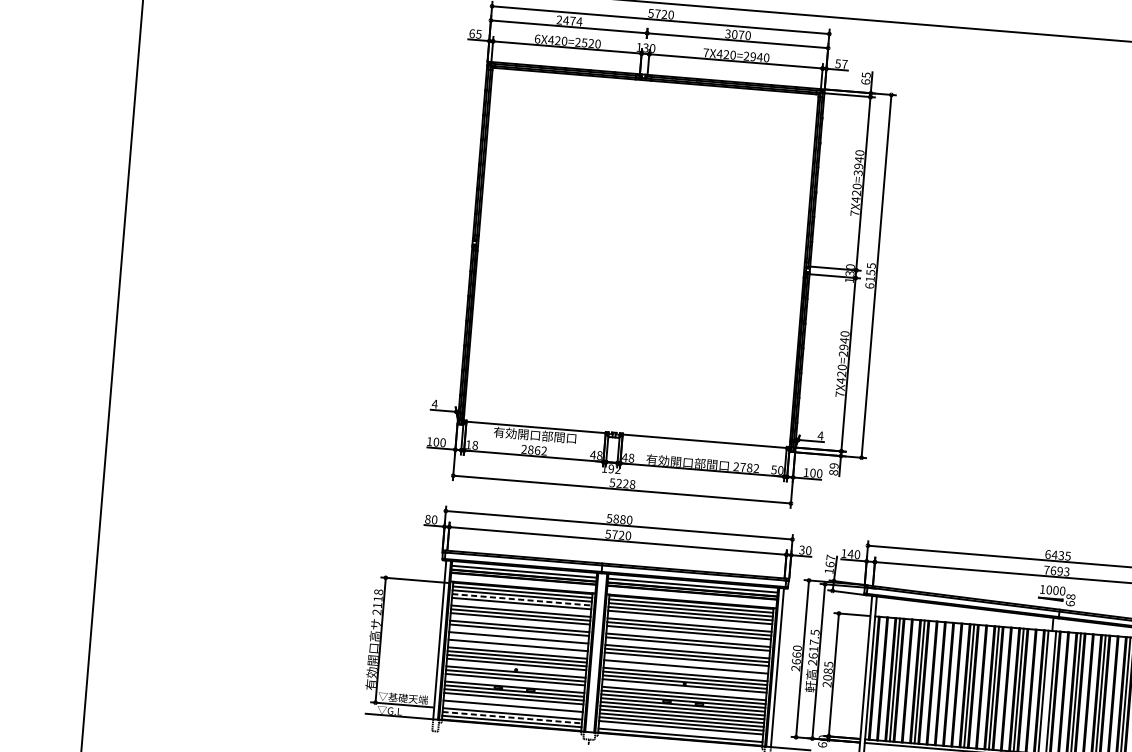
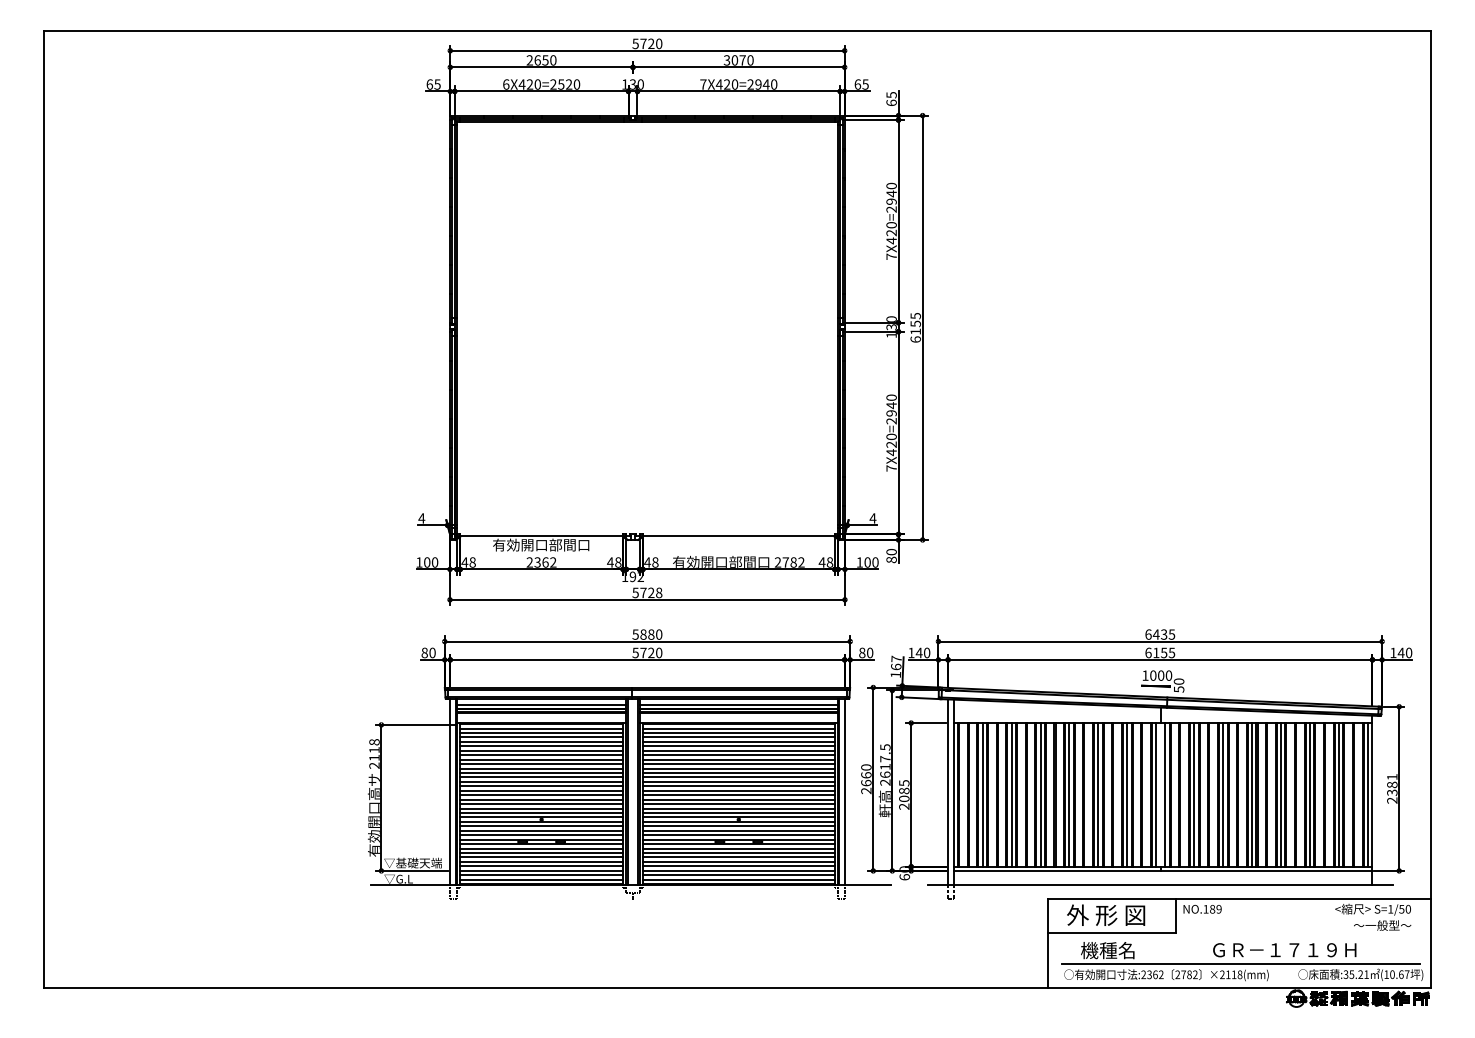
text: (572, 21) -> (545, 60), 2474 -> 2650
text: (841, 64) -> (861, 84), 57 -> 65
text: (858, 173) -> (891, 209), 7X420=3940 -> 7X420=2940
text: (468, 444) -> (464, 562), 18 -> 48
text: (530, 449) -> (537, 562), 2862 -> 2362
text: (834, 466) -> (891, 552), 89 -> 80
text: (776, 470) -> (825, 562), 50 -> 48
text: (619, 483) -> (643, 592), 5228 -> 5728
text: (802, 549) -> (862, 652), 30 -> 80
text: (1057, 570) -> (1160, 652), 7693 -> 6155
line: (522, 599) -> (542, 737), dashed -> solid
text: (1070, 600) -> (1178, 685), 68 -> 50
line: (521, 607) -> (541, 746), added
line: (689, 621) -> (738, 746), added
line: (519, 622) -> (541, 764), added
line: (519, 634) -> (541, 777), added
line: (688, 636) -> (738, 764), added
line: (518, 641) -> (541, 786), added
line: (687, 647) -> (738, 777), added
line: (517, 649) -> (541, 795), added
line: (686, 663) -> (738, 795), added
line: (516, 668) -> (541, 817), added
line: (685, 671) -> (738, 804), added
line: (514, 683) -> (541, 835), added
line: (944, 683) -> (1040, 794), added
line: (684, 689) -> (738, 826), added
line: (513, 702) -> (541, 857), added
line: (512, 710) -> (541, 866), added
line: (512, 717) -> (542, 875), dashed -> solid
line: (680, 731) -> (738, 875), added

